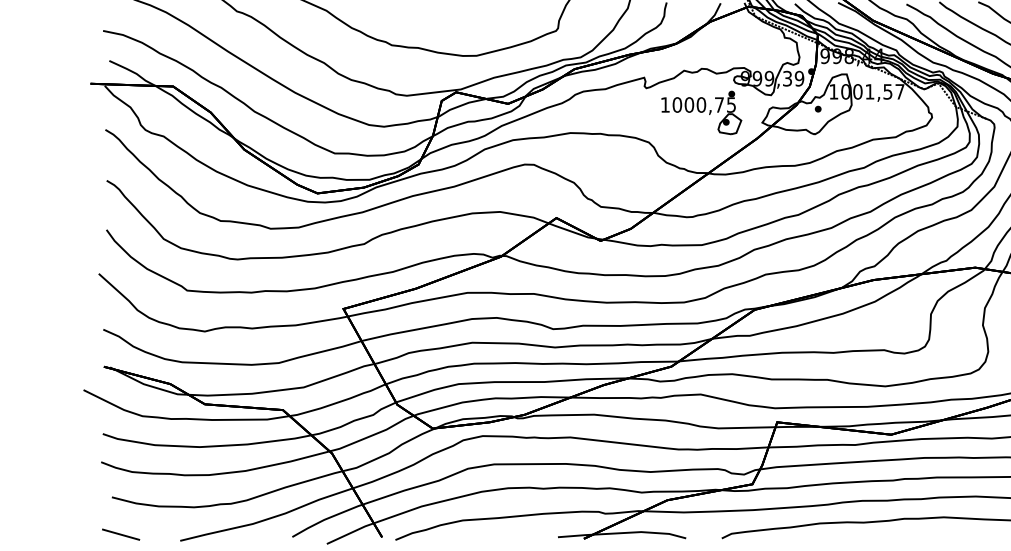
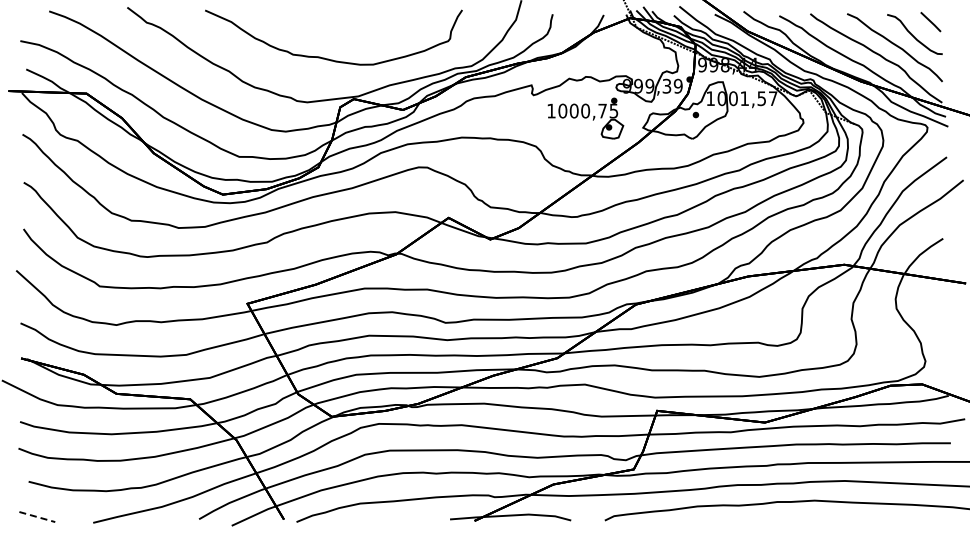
line: (121, 535) -> (37, 517), solid -> dashed

